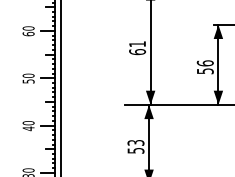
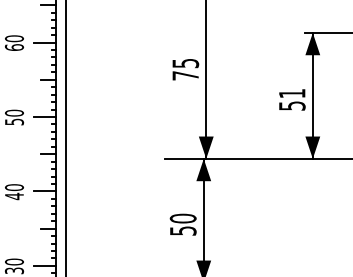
text: (137, 48) -> (185, 70), 61 -> 75
text: (204, 63) -> (290, 93), 56 -> 51
text: (135, 142) -> (182, 217), 53 -> 50

